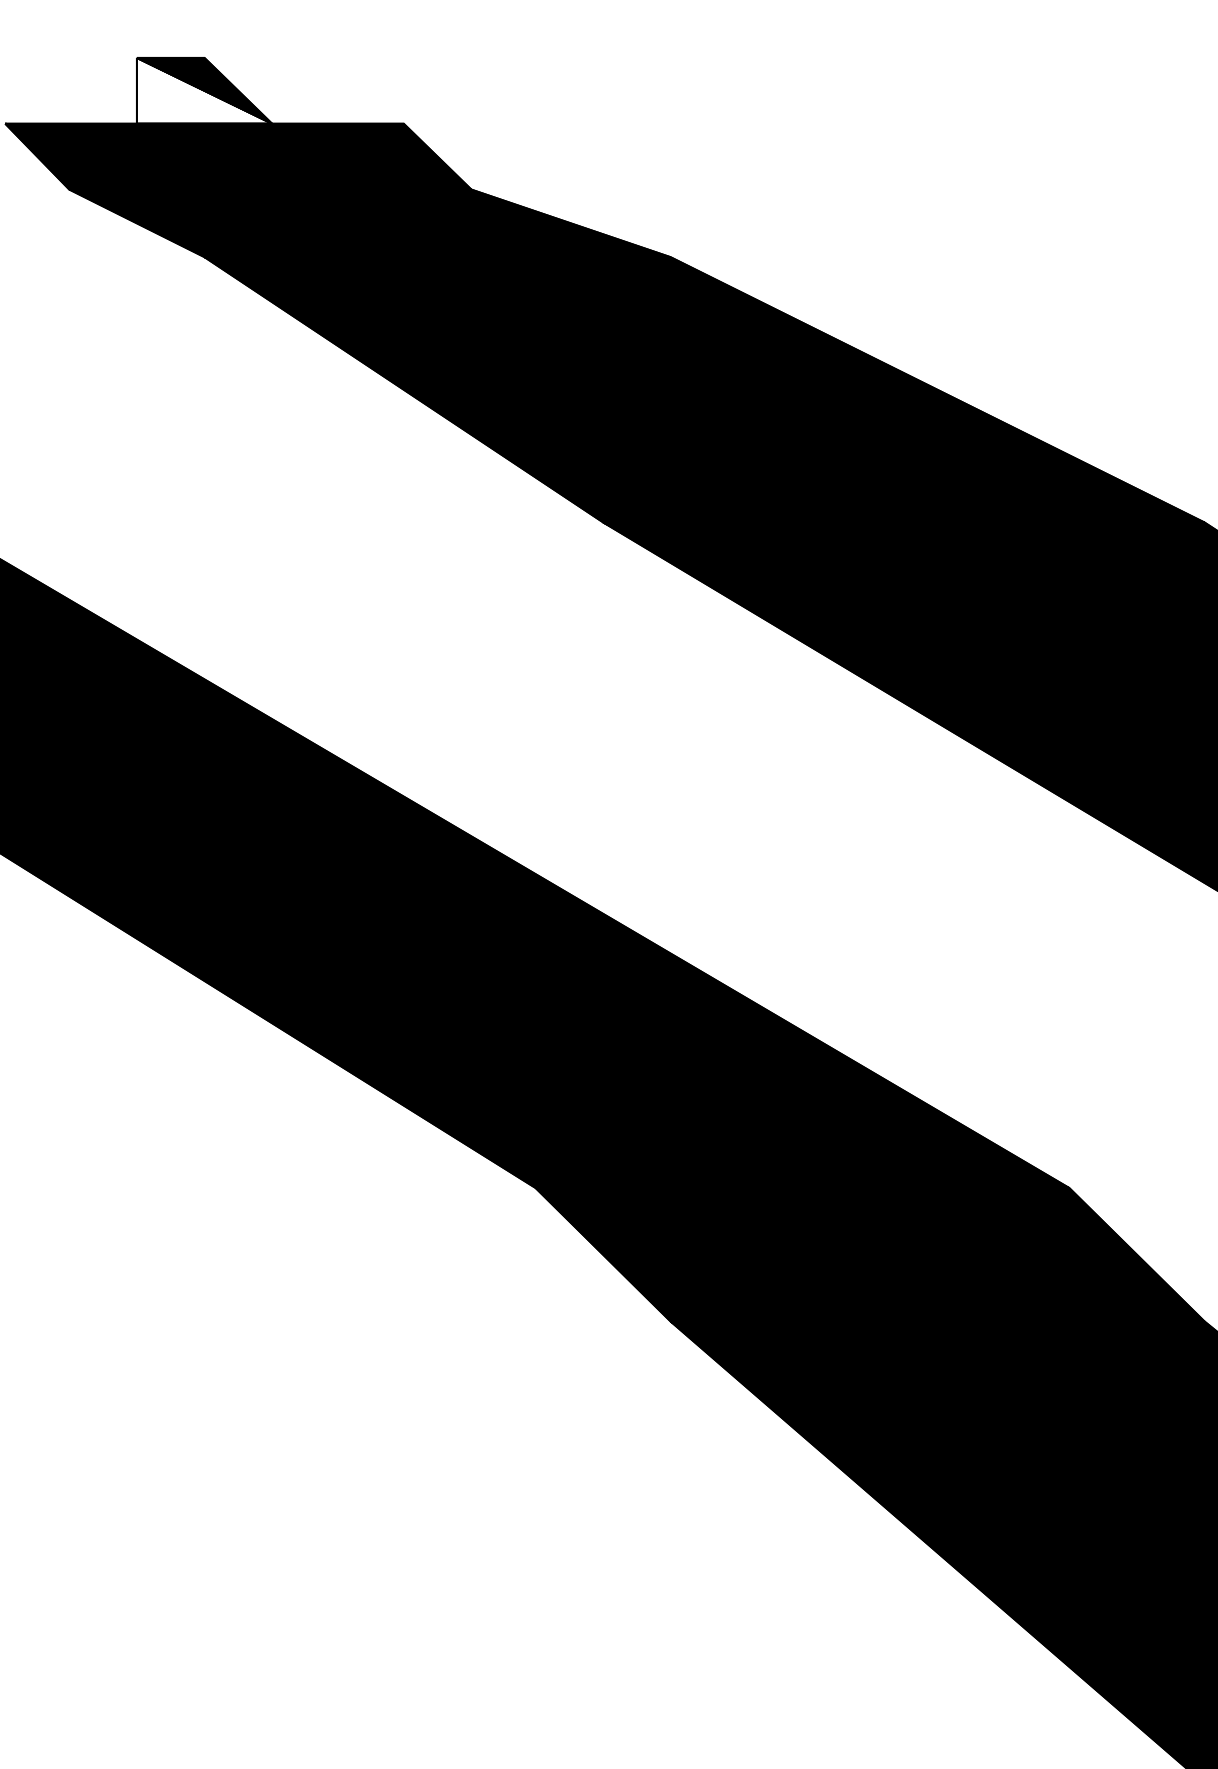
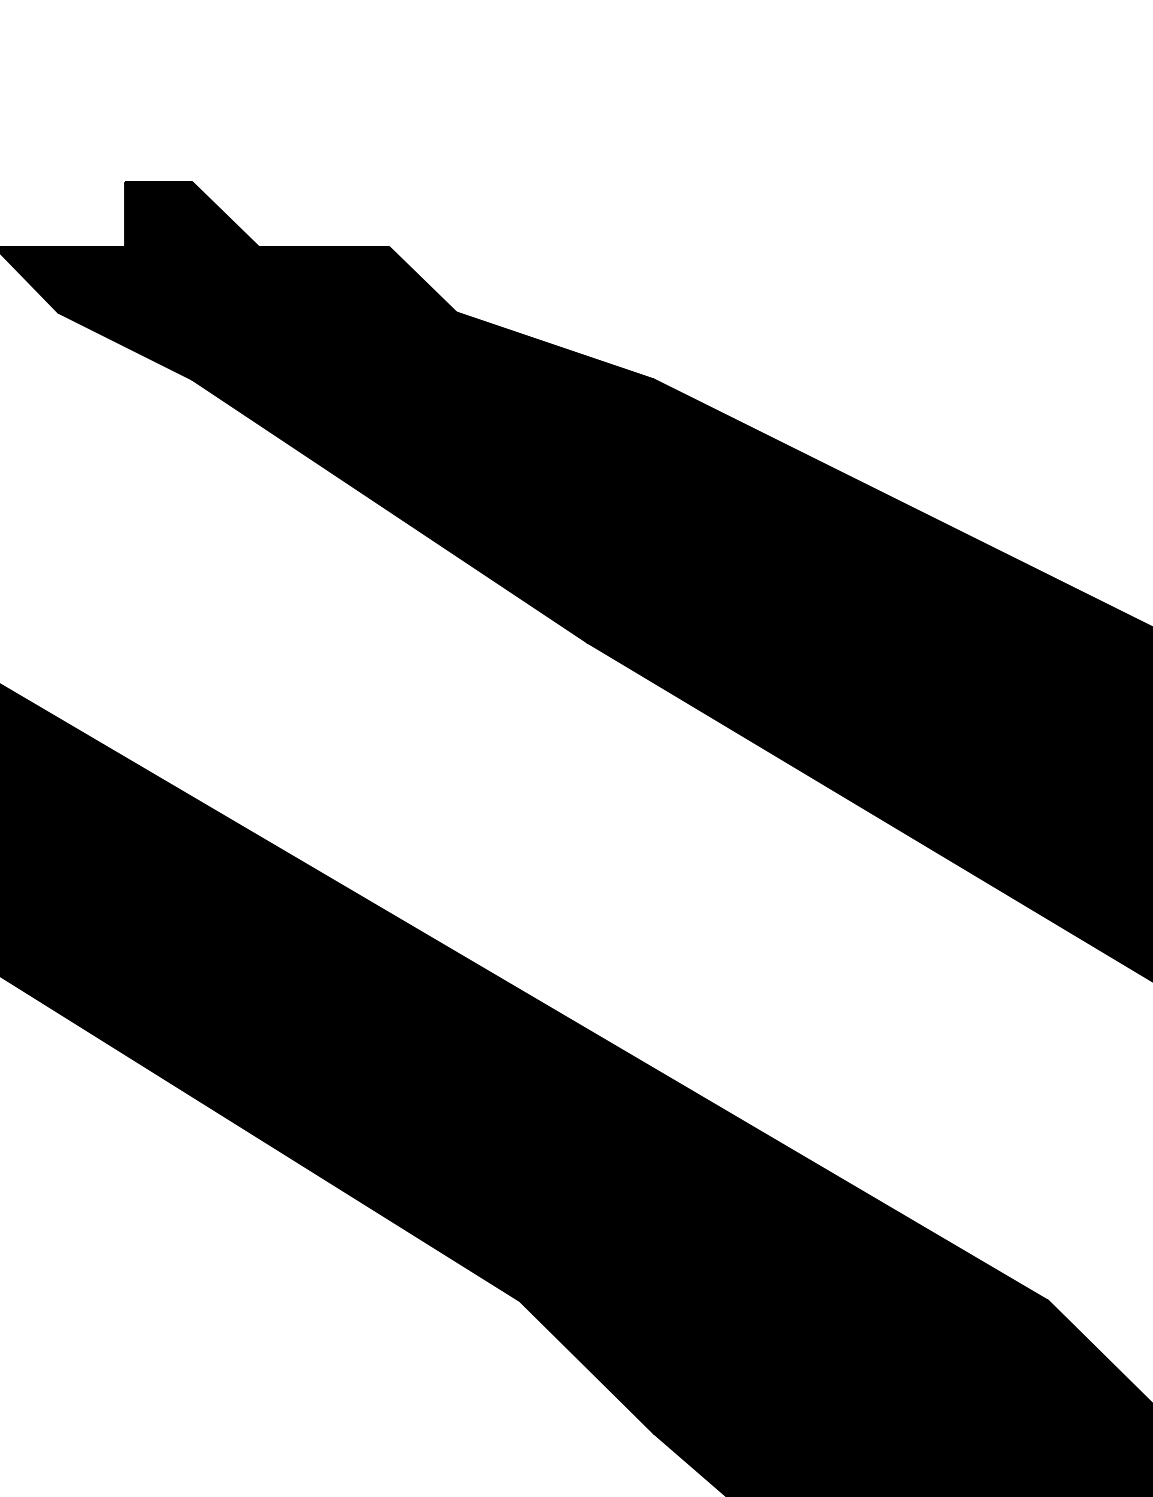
fill: (204, 90) -> (192, 214), added

